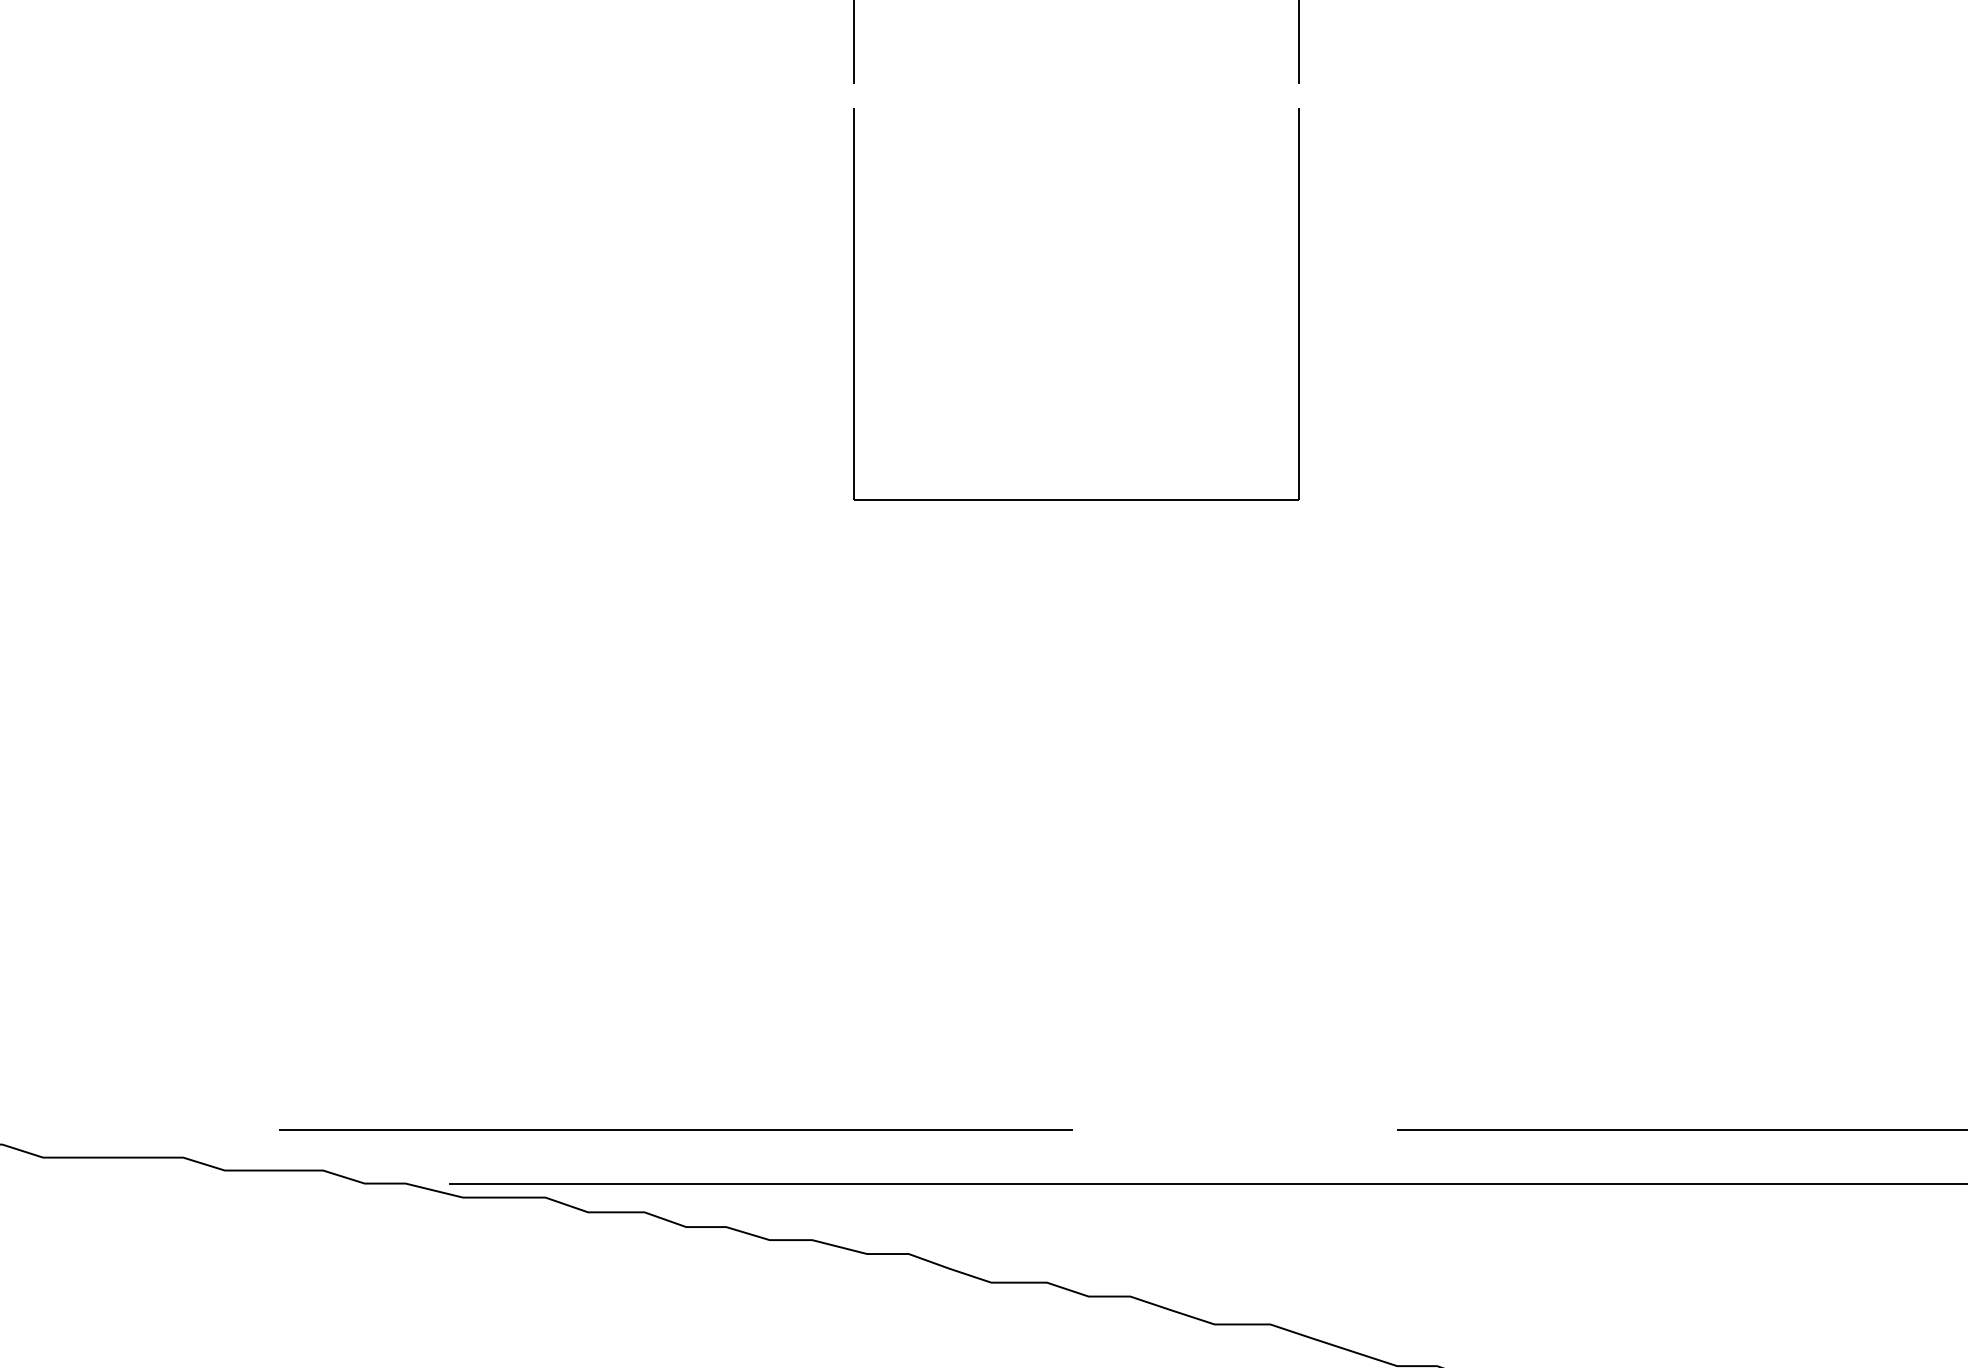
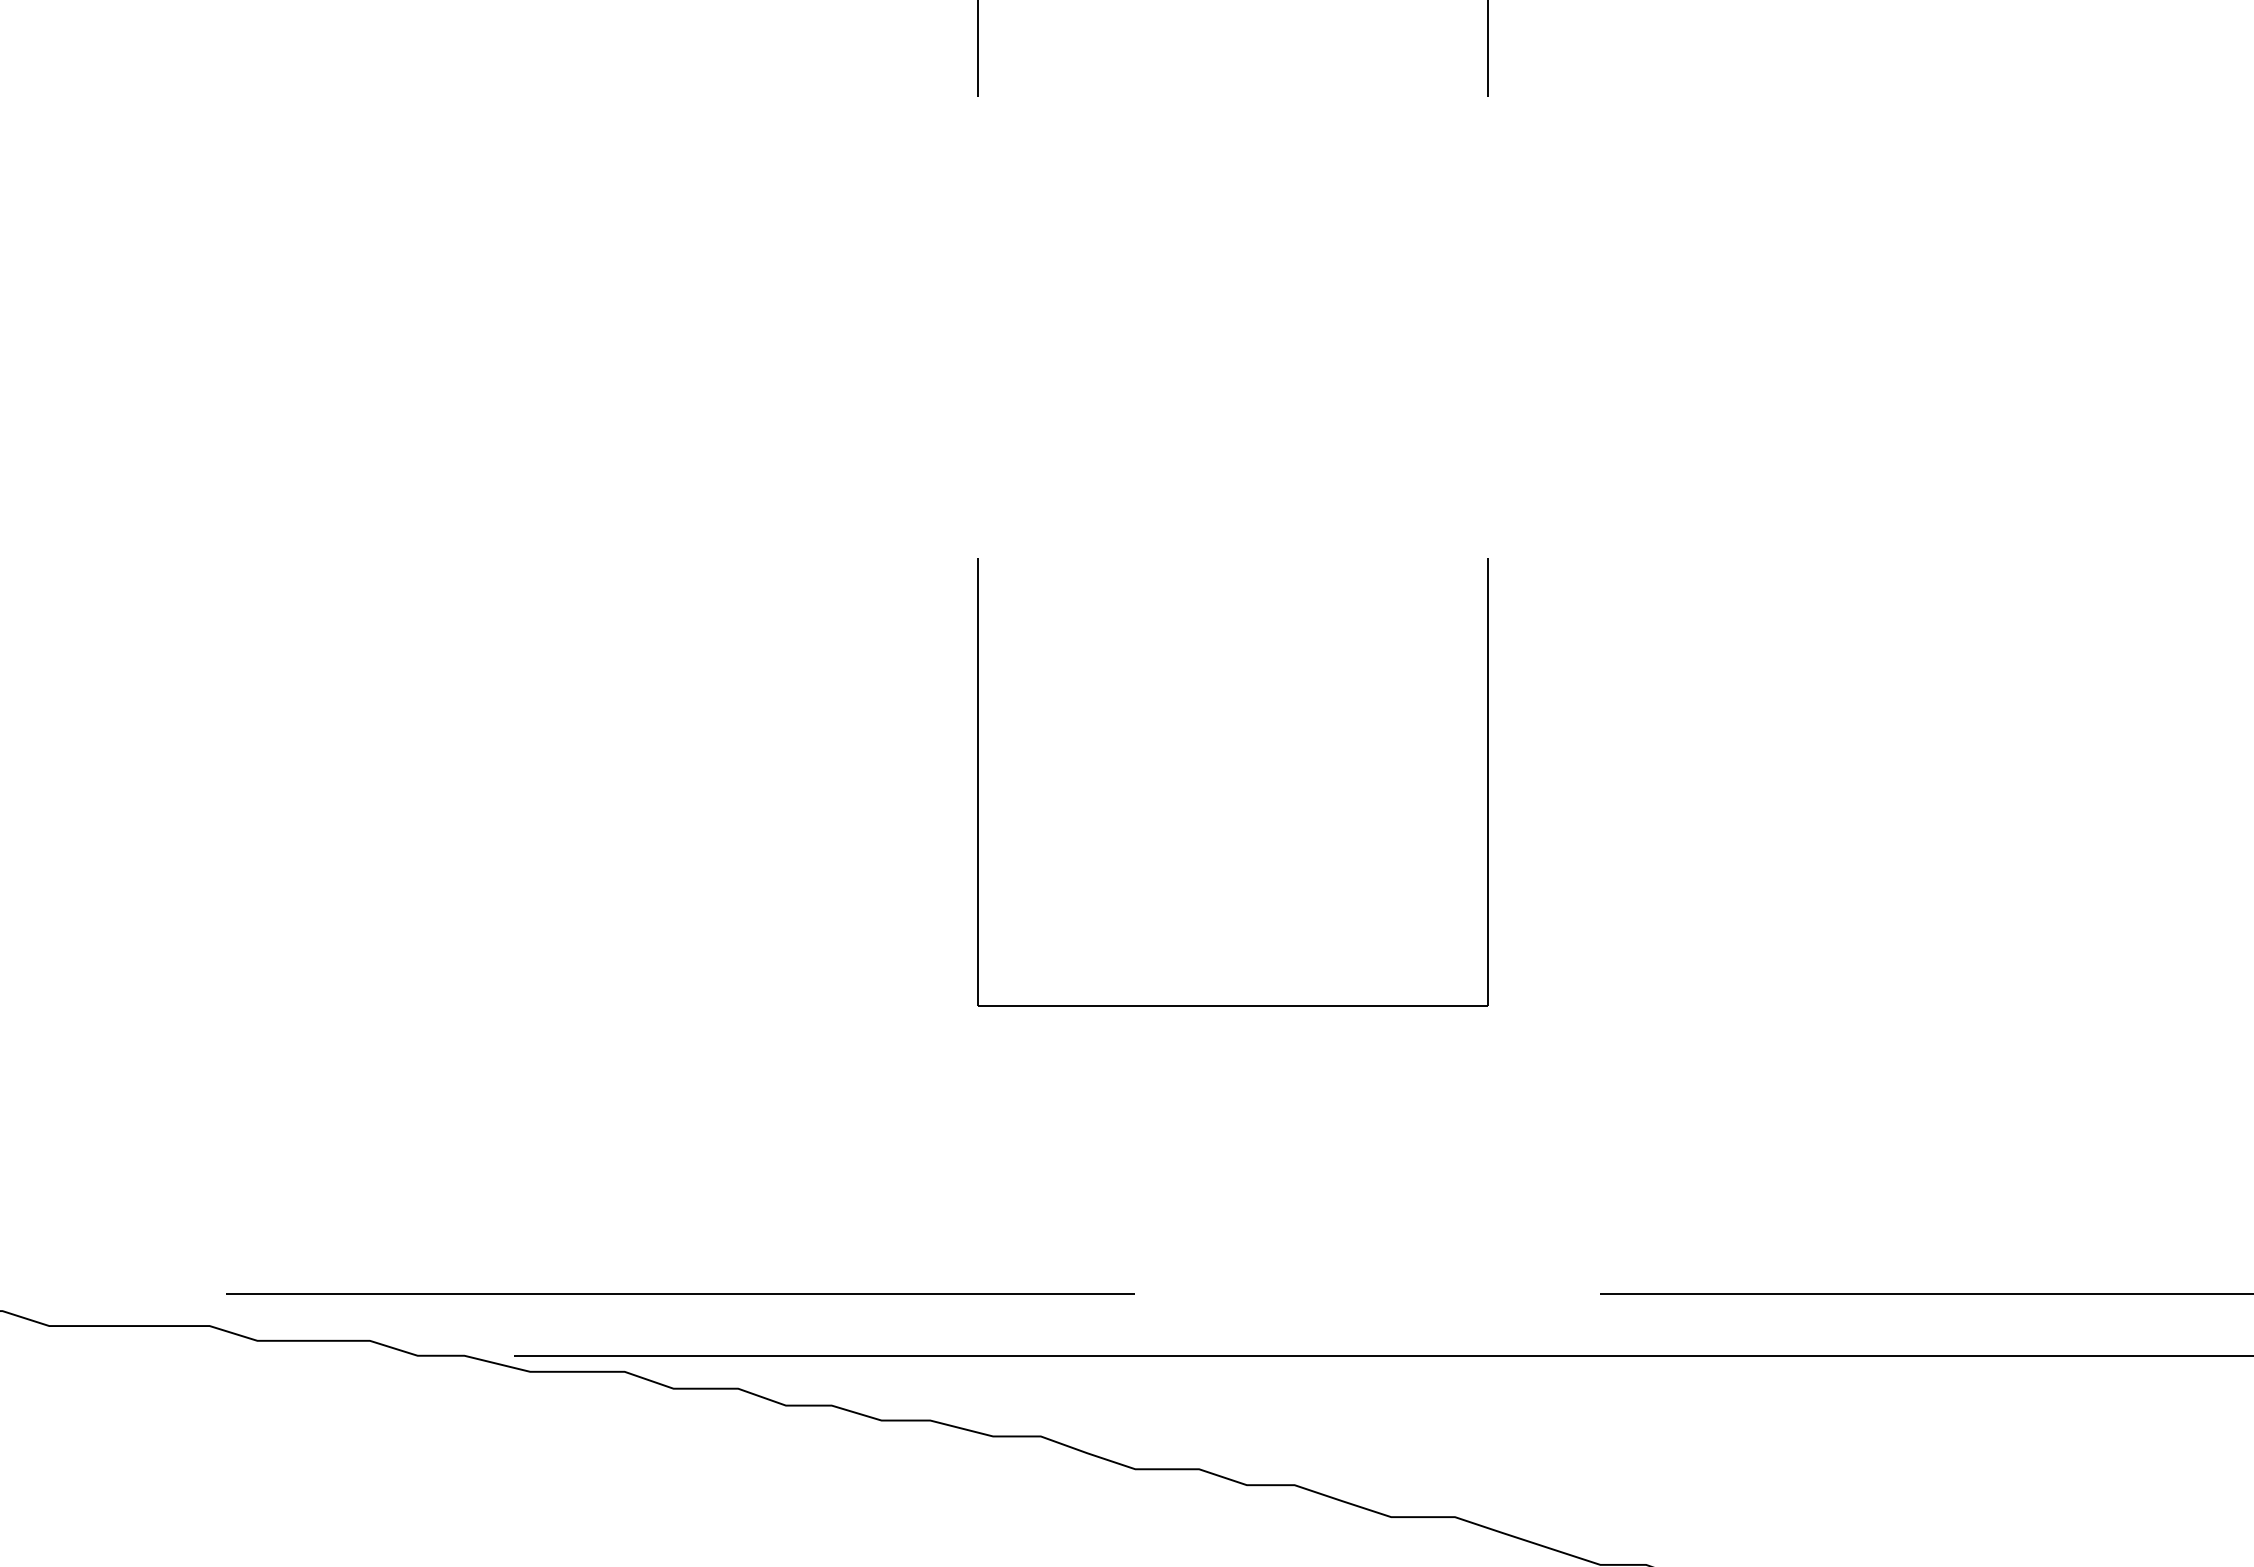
part: (1076, 499) -> (1232, 1006), moved
line: (675, 1129) -> (679, 1293), moved

